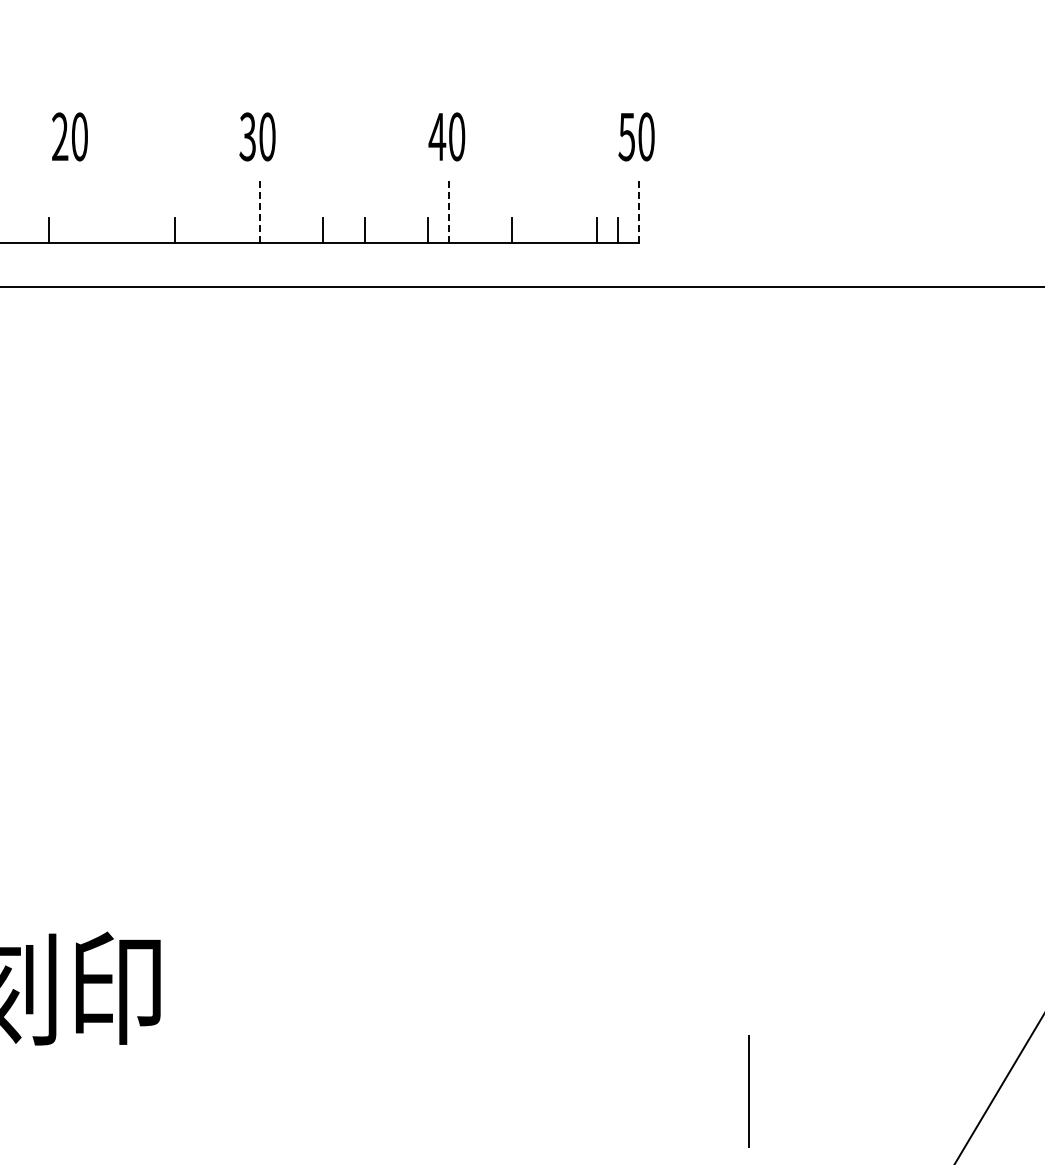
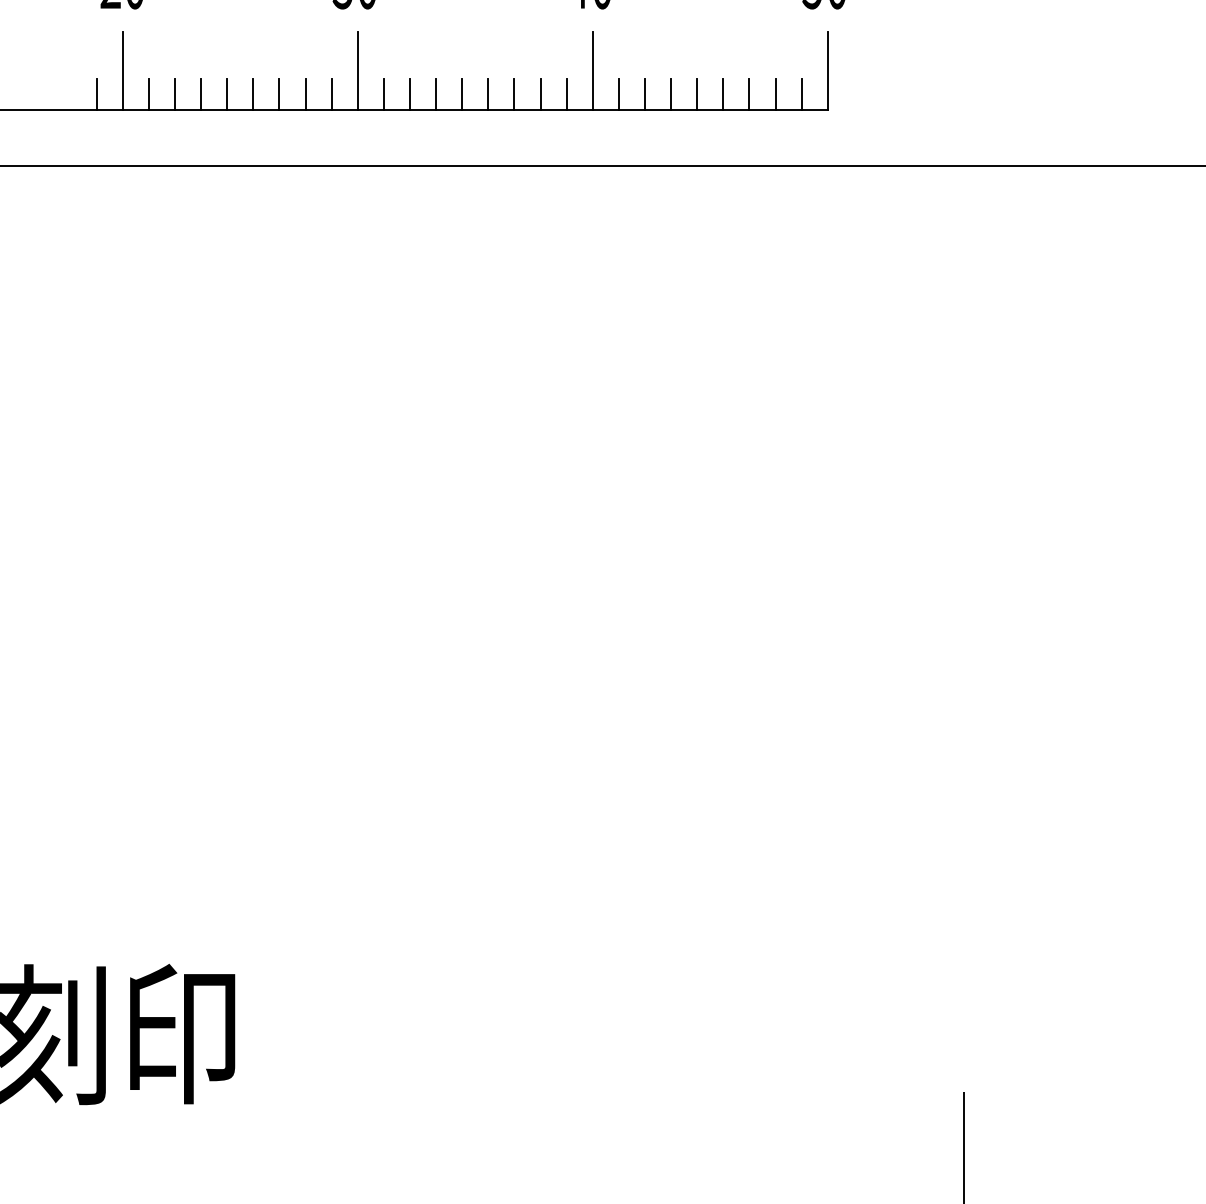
line: (69, 210) -> (122, 70), added
line: (259, 211) -> (357, 71), dashed -> solid
line: (449, 211) -> (593, 71), dashed -> solid
line: (638, 211) -> (827, 71), dashed -> solid
line: (91, 229) -> (149, 93), added
line: (112, 229) -> (175, 93), added
line: (133, 229) -> (201, 93), added
line: (154, 229) -> (227, 93), added
line: (196, 229) -> (279, 93), added
line: (217, 229) -> (305, 93), added
line: (238, 229) -> (331, 93), added
line: (280, 229) -> (383, 93), added
line: (301, 229) -> (409, 93), added
line: (343, 229) -> (461, 93), added
line: (386, 229) -> (515, 93), added
line: (407, 229) -> (541, 93), added
line: (470, 229) -> (619, 93), added
line: (491, 229) -> (645, 93), added
line: (533, 229) -> (697, 93), added
line: (554, 229) -> (723, 93), added
line: (575, 229) -> (749, 93), added

